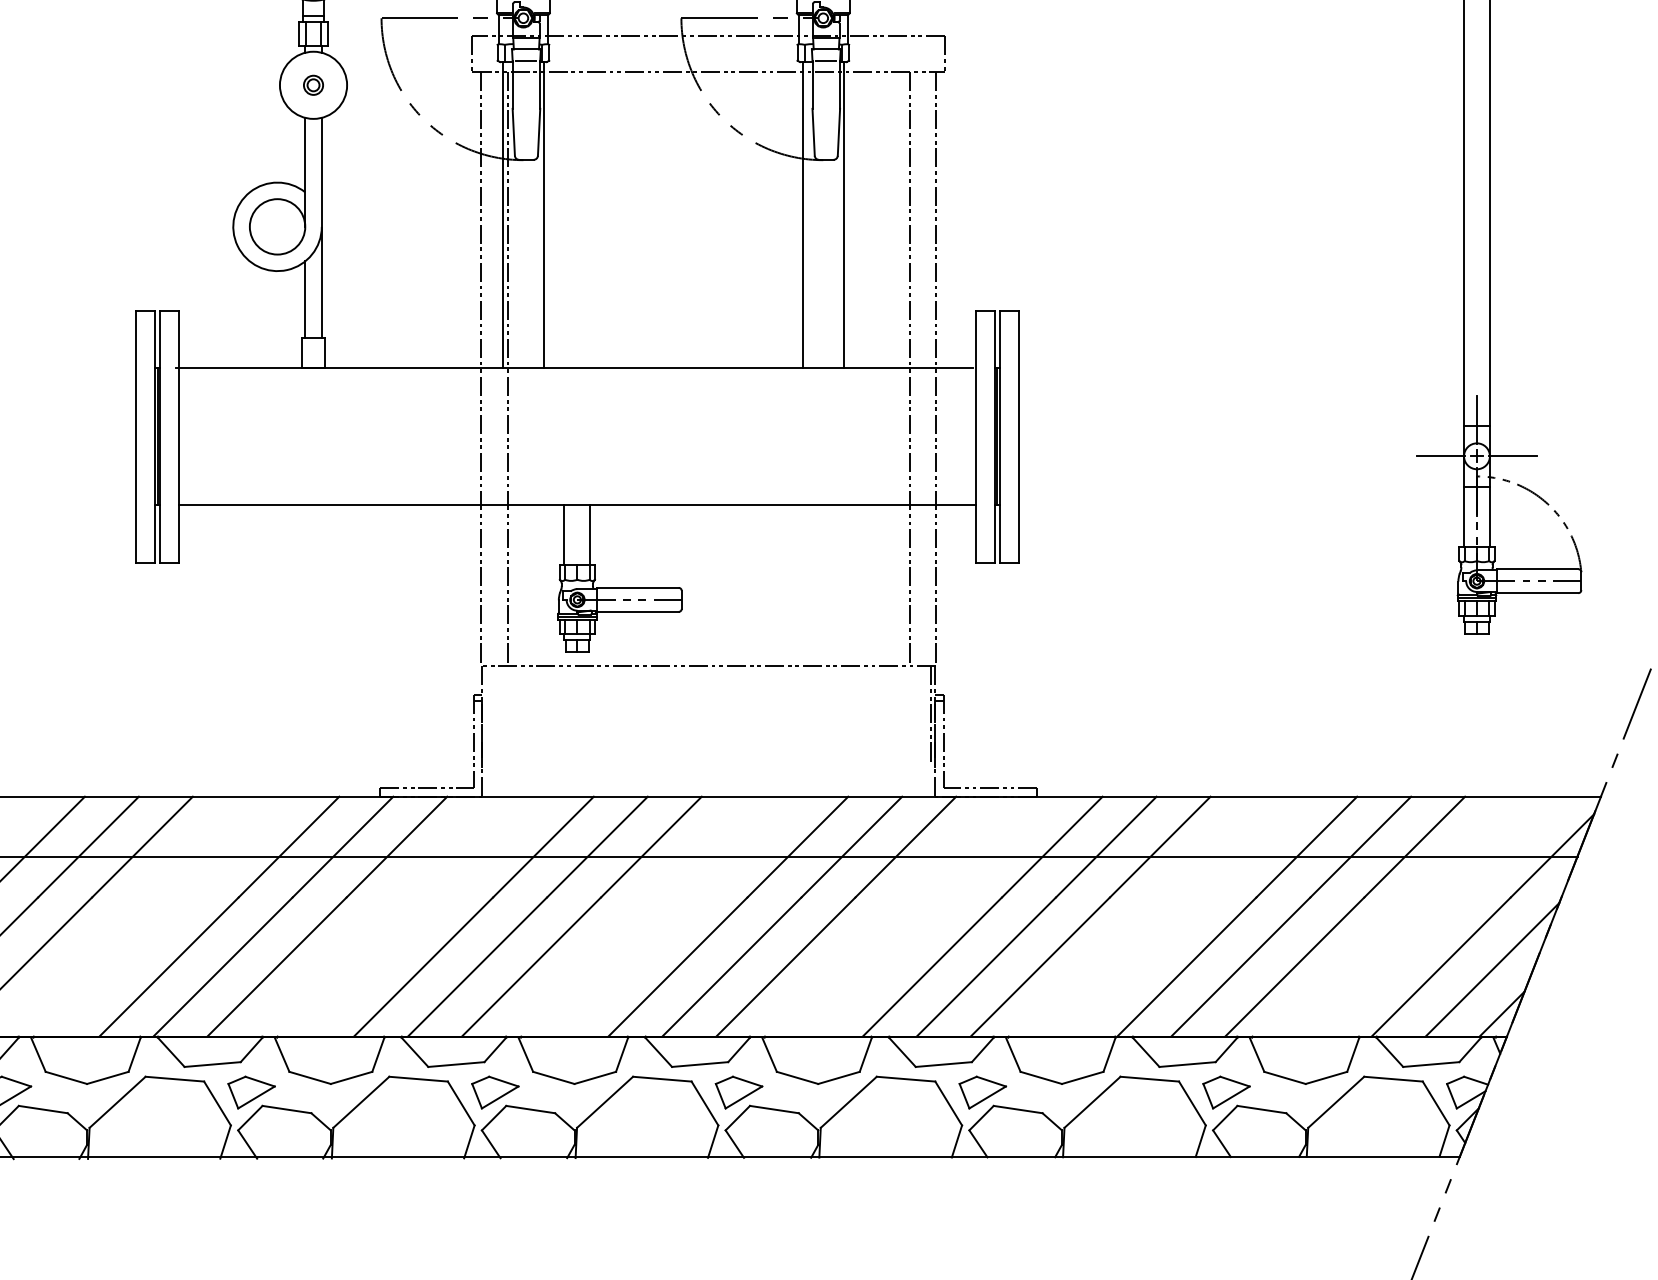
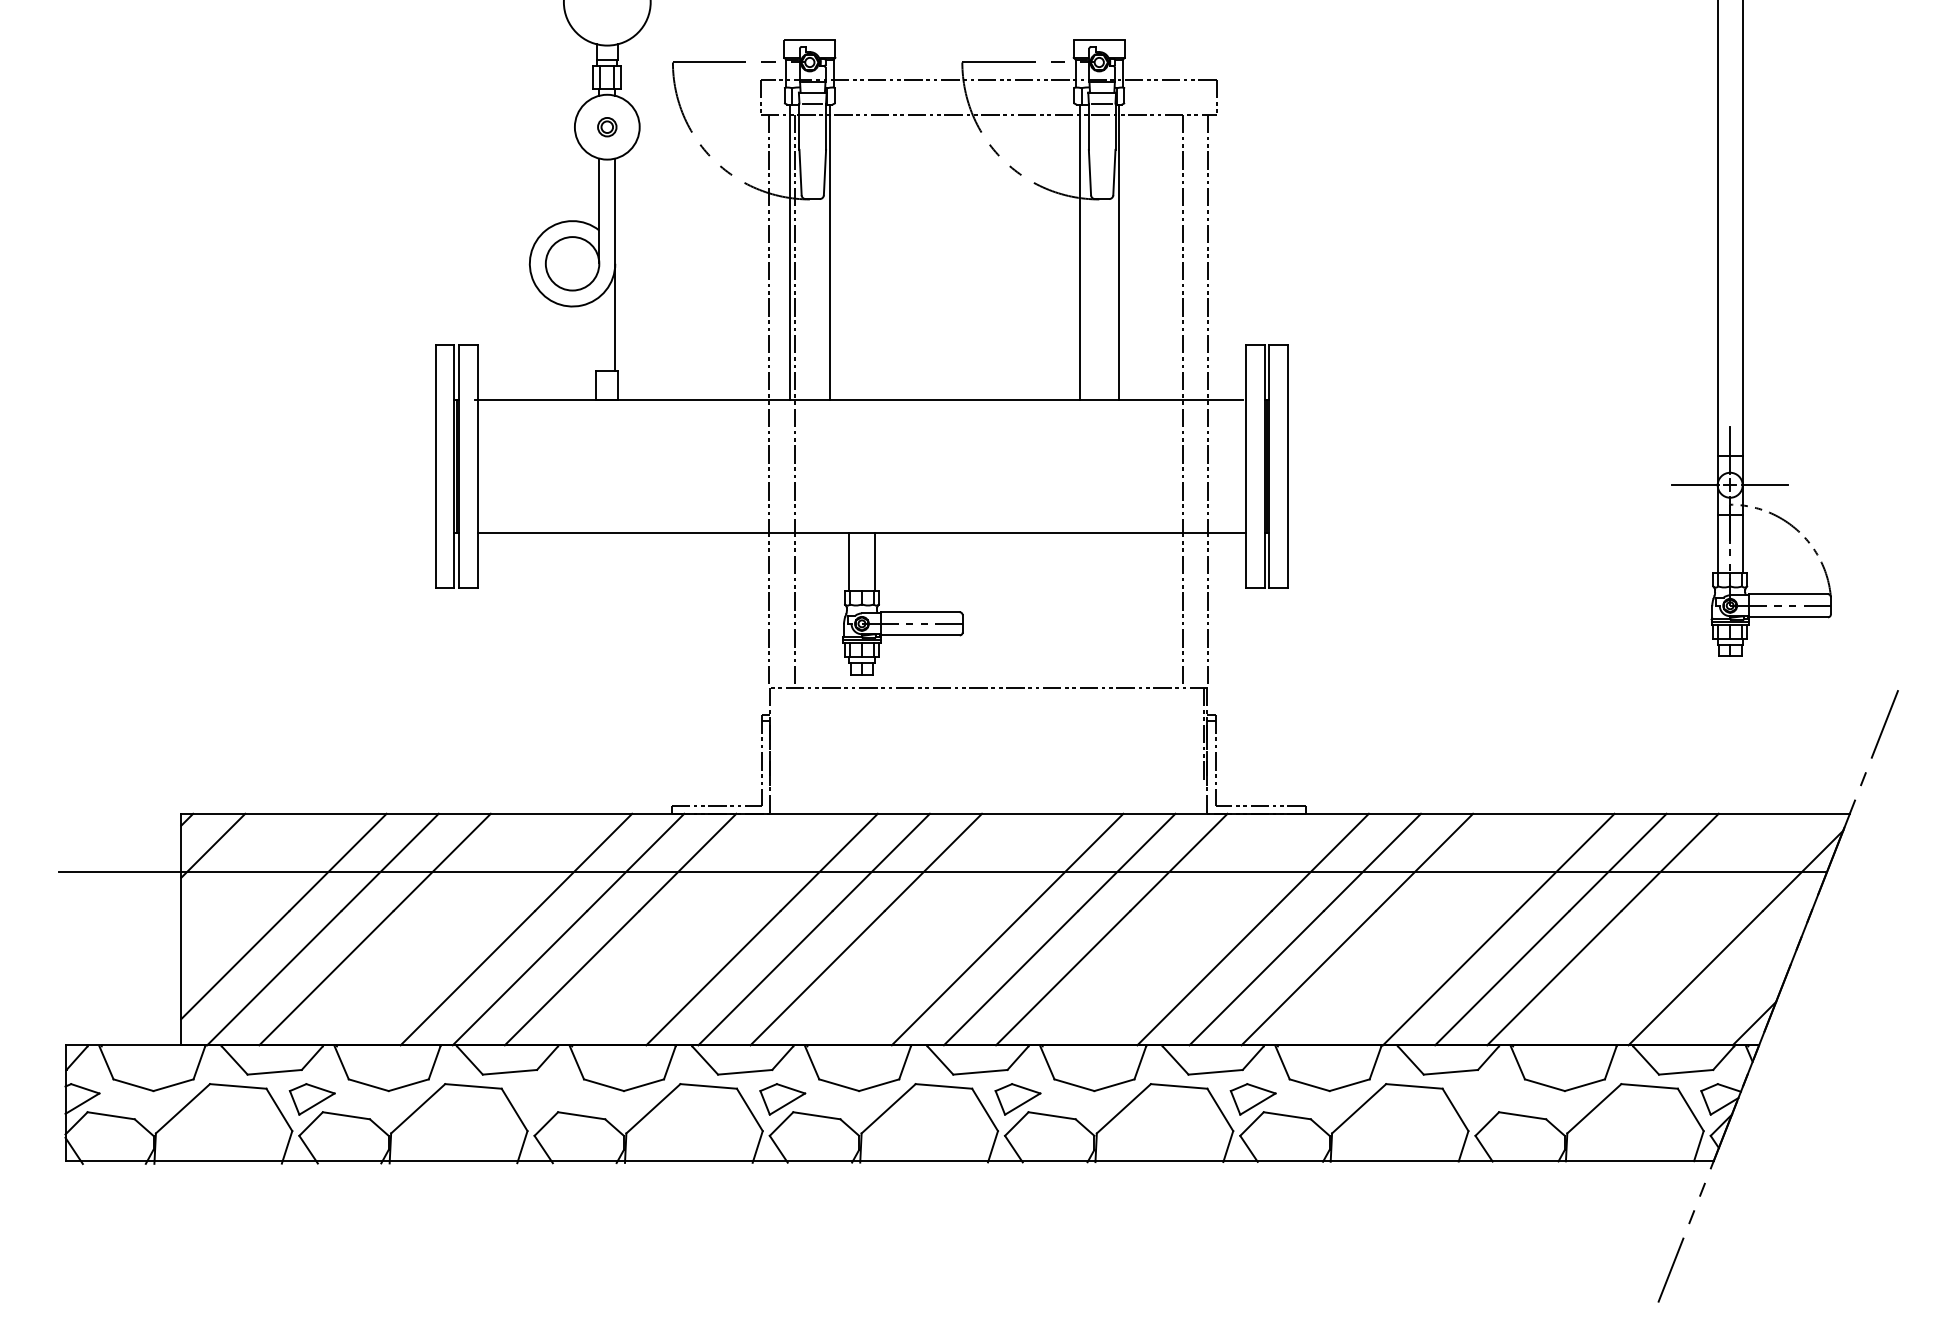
line: (305, 300) -> (599, 334), removed
line: (1491, 969) -> (1744, 980), removed
part: (251, 1092) -> (547, 1099), removed
part: (1226, 1092) -> (1488, 1099), removed

